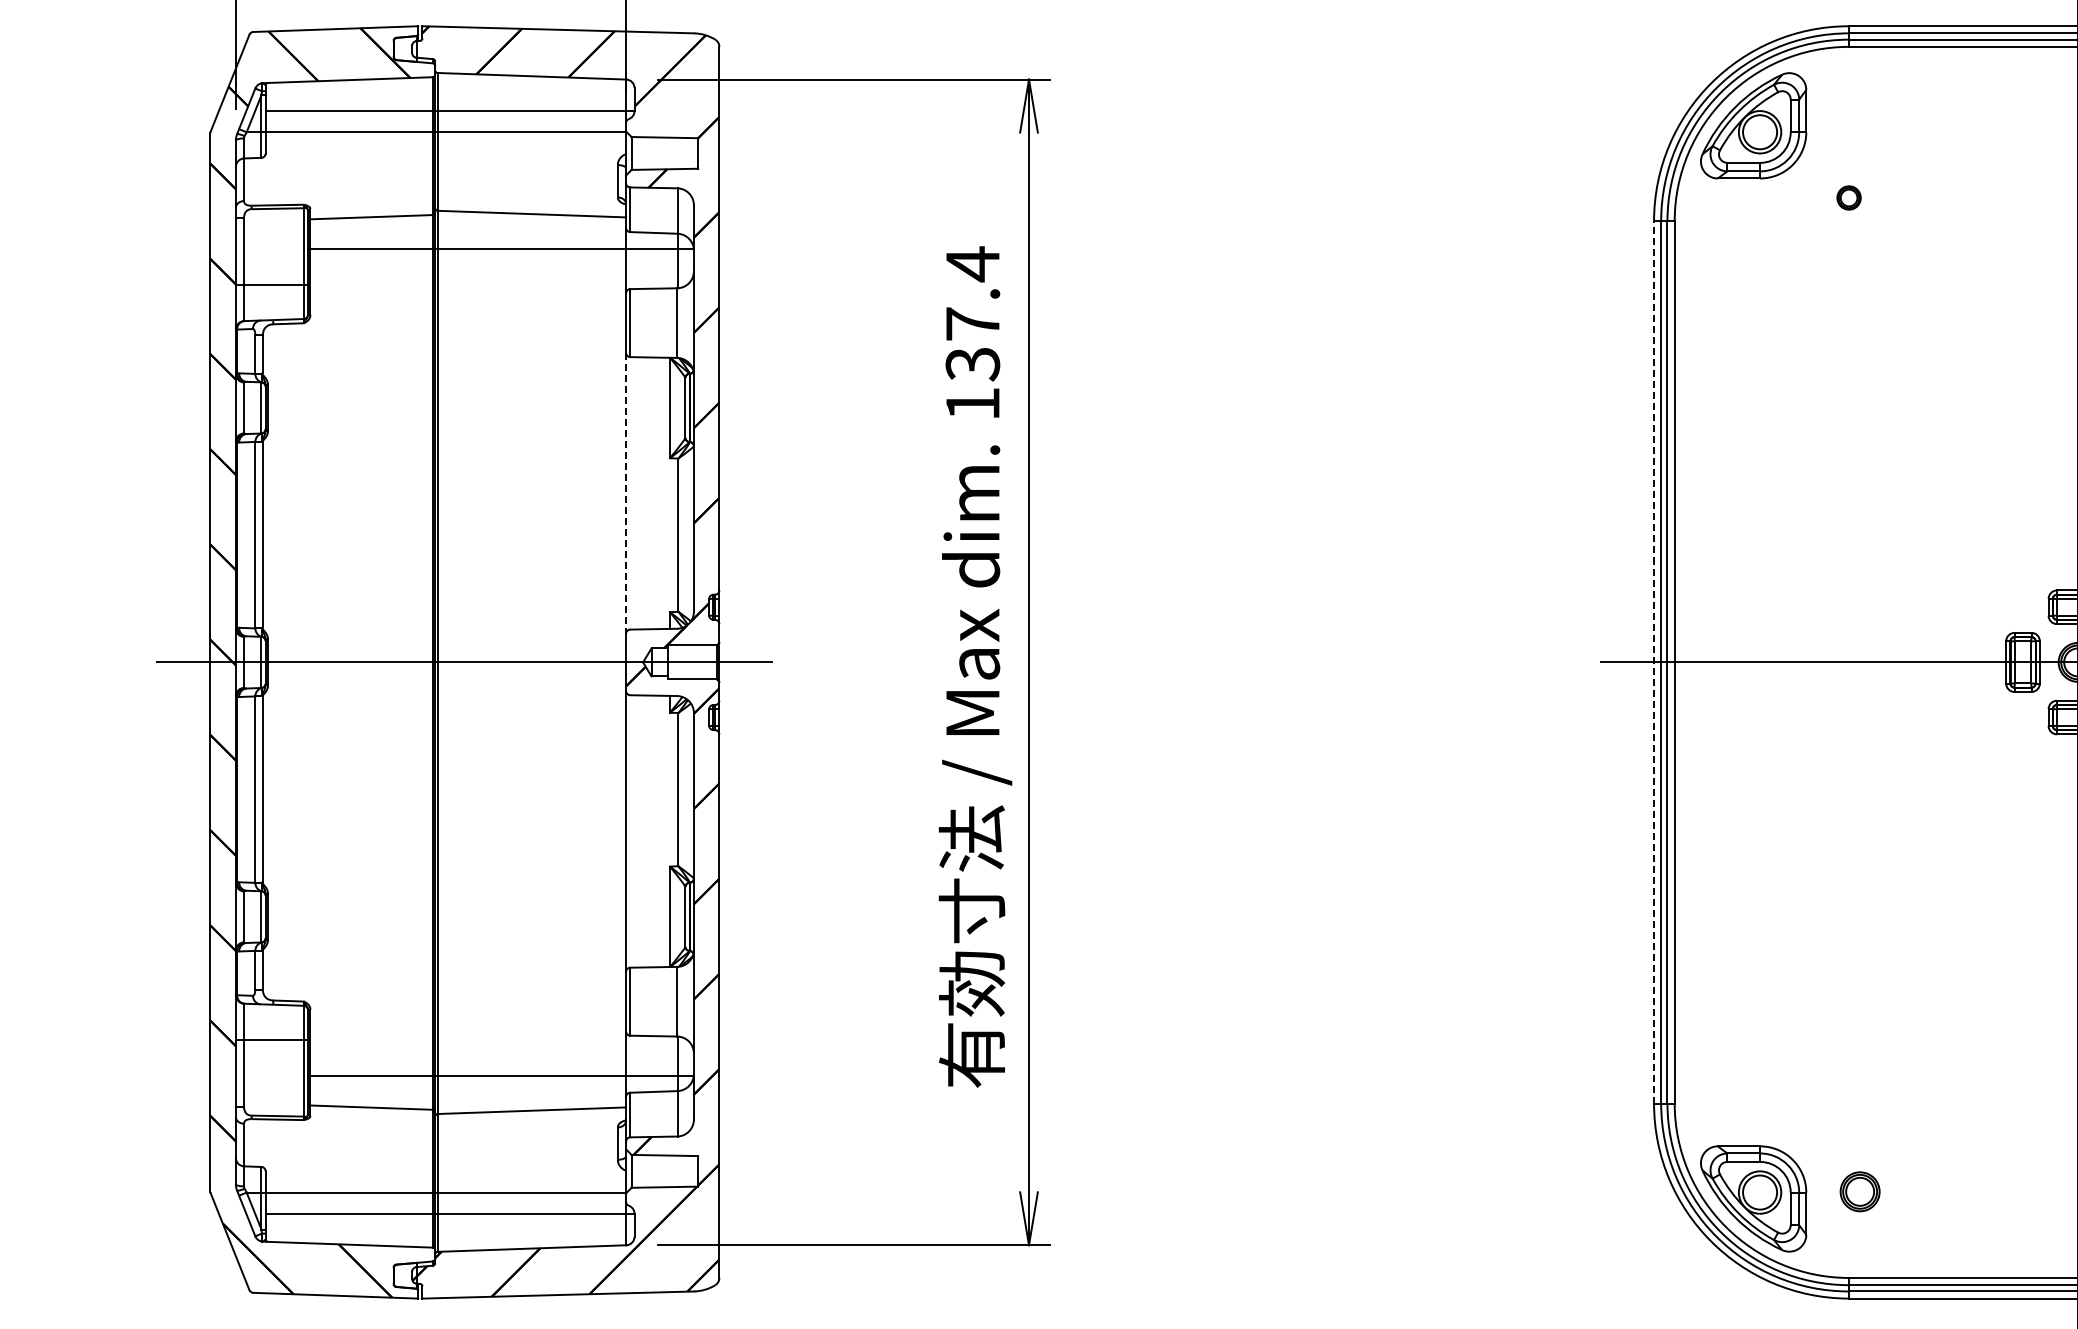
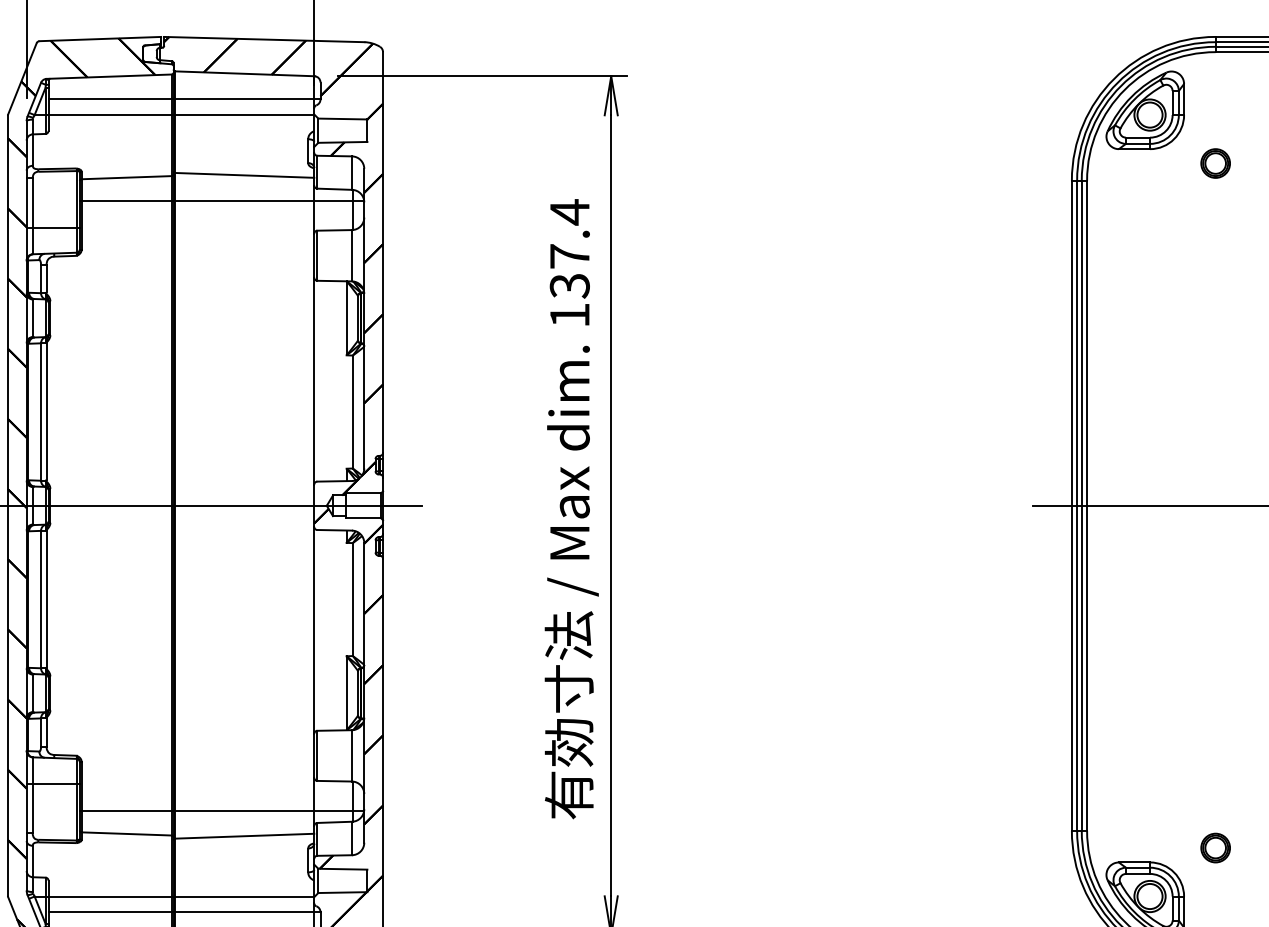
part: (1848, 197) -> (1215, 163), size x1.67
line: (626, 493) -> (314, 381), dashed -> solid
line: (1654, 661) -> (1072, 505), dashed -> solid
part: (1859, 1191) -> (1215, 847), moved

